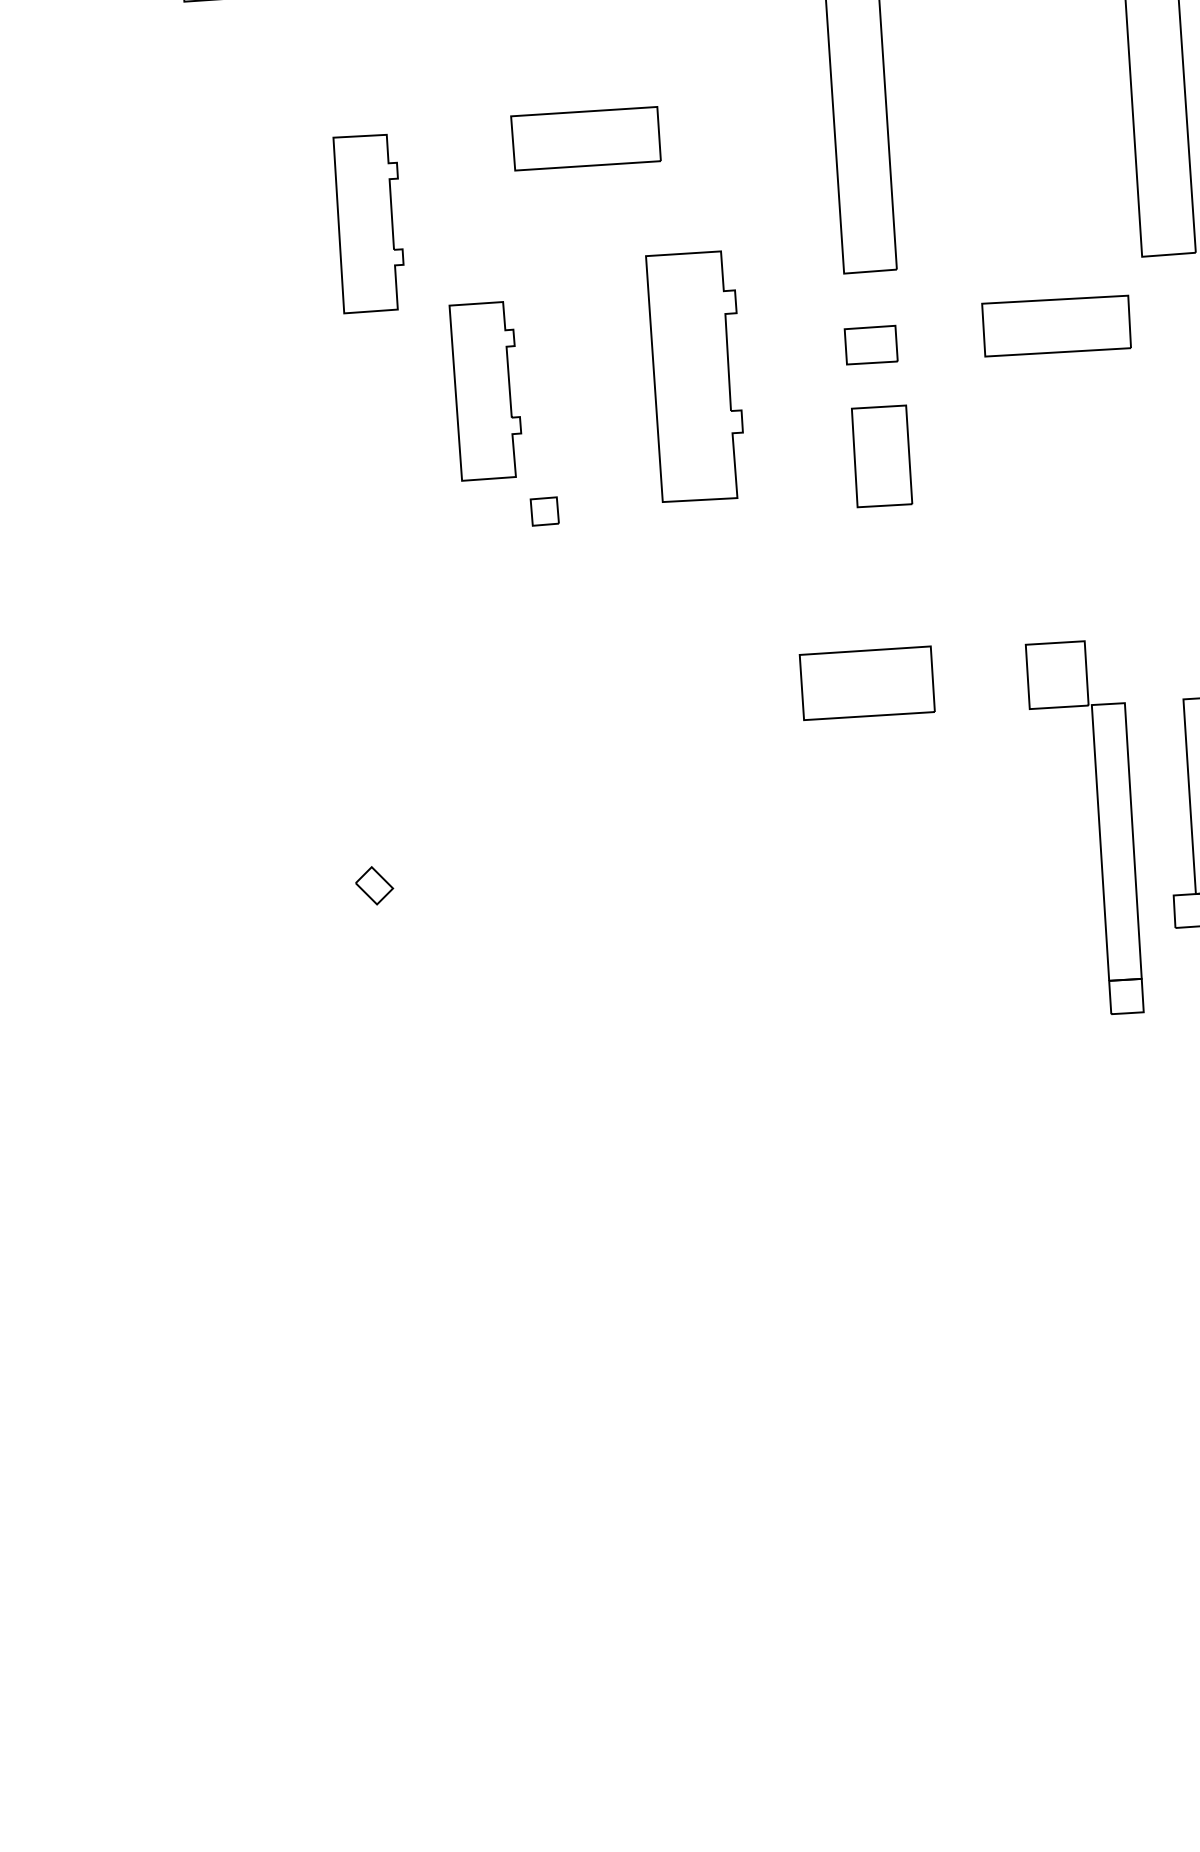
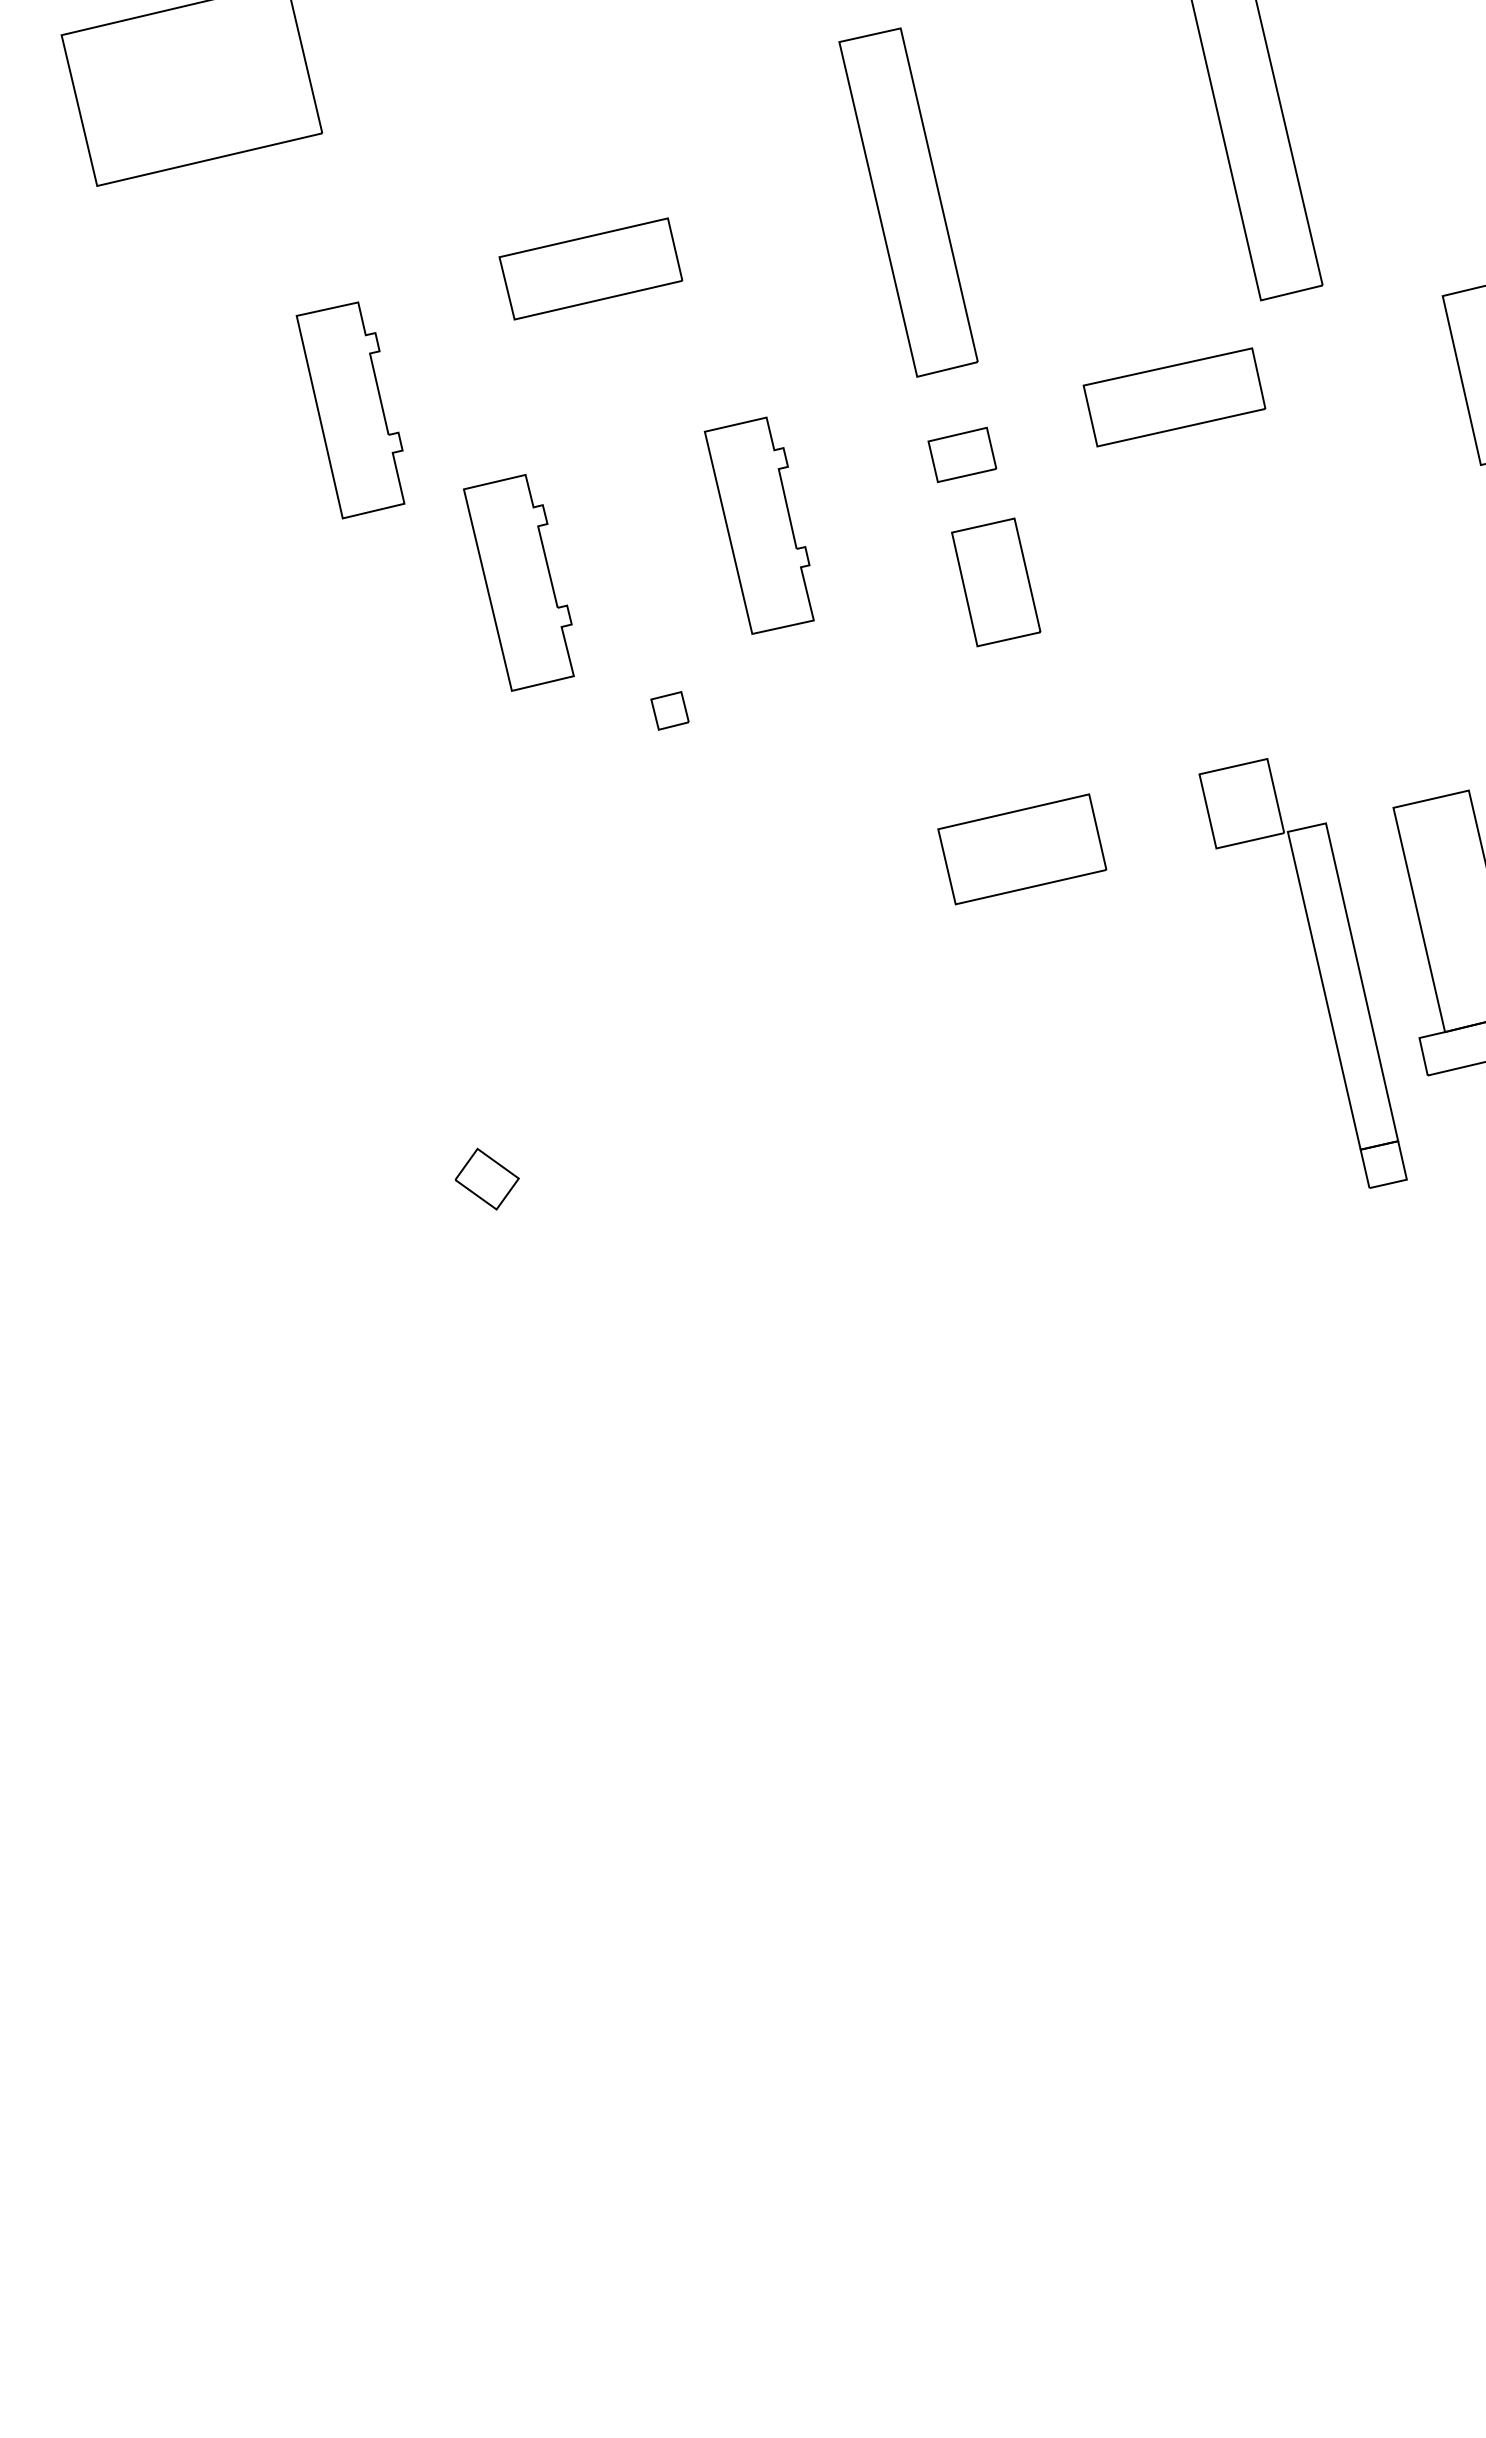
part: (691, 376) -> (758, 525), size x0.71
part: (544, 511) -> (669, 710), moved
part: (374, 885) -> (486, 1178), size x1.43

